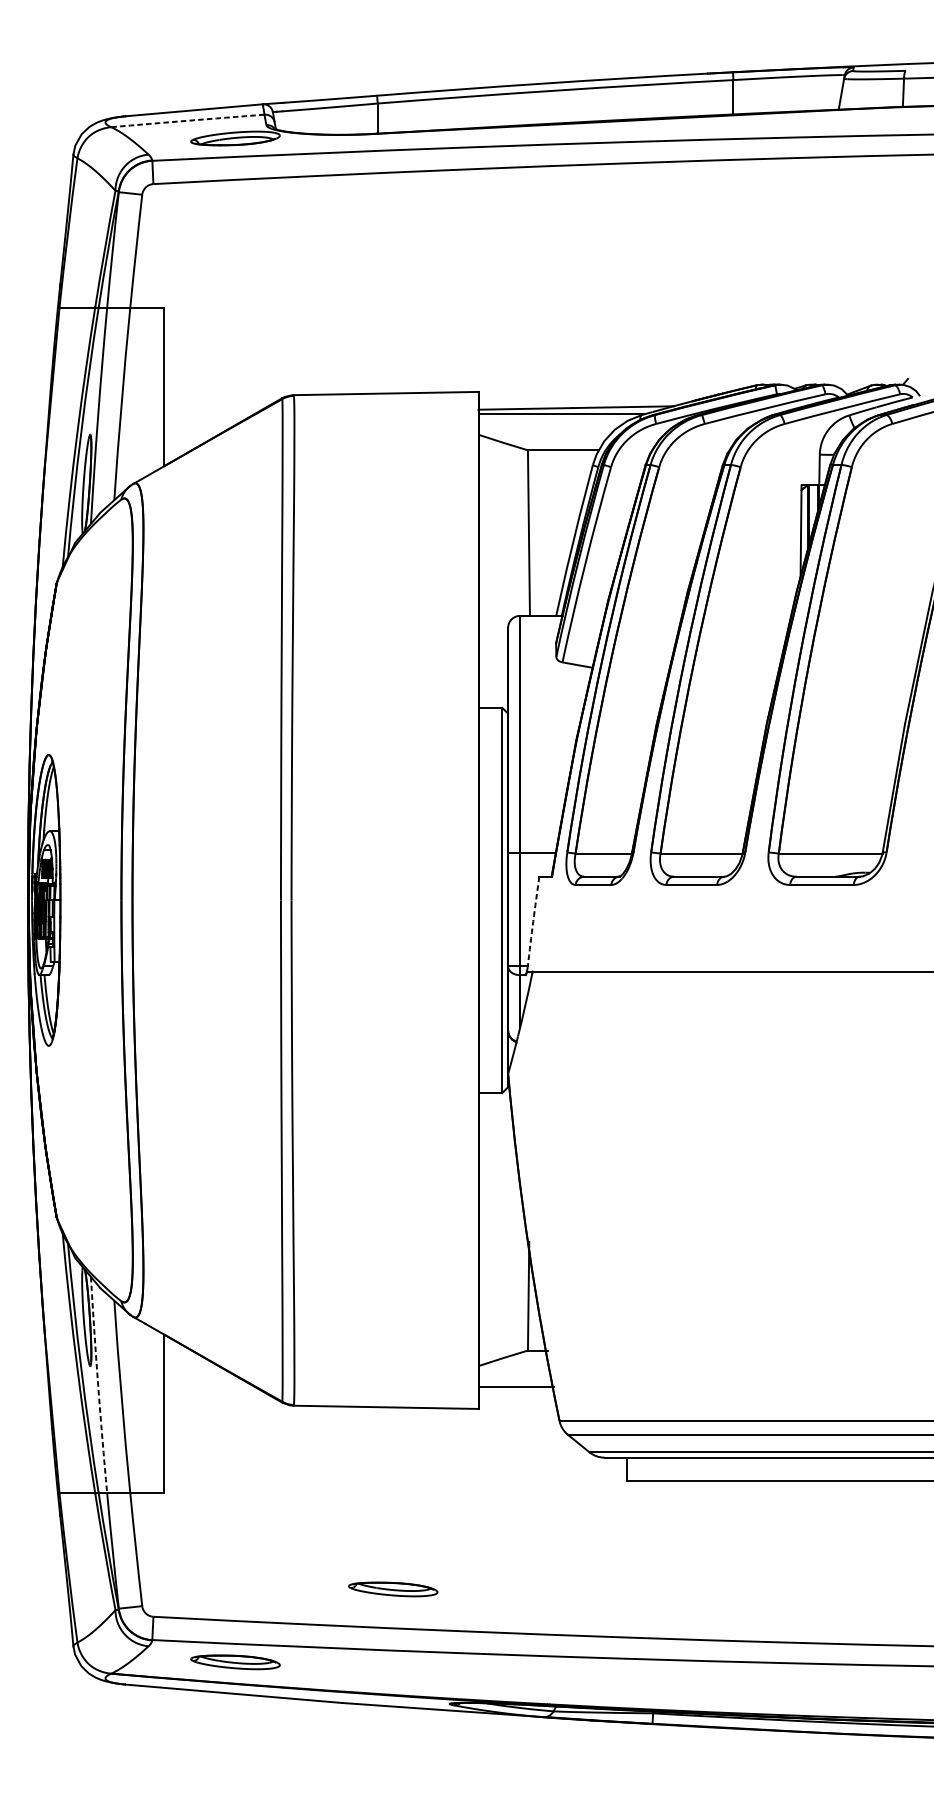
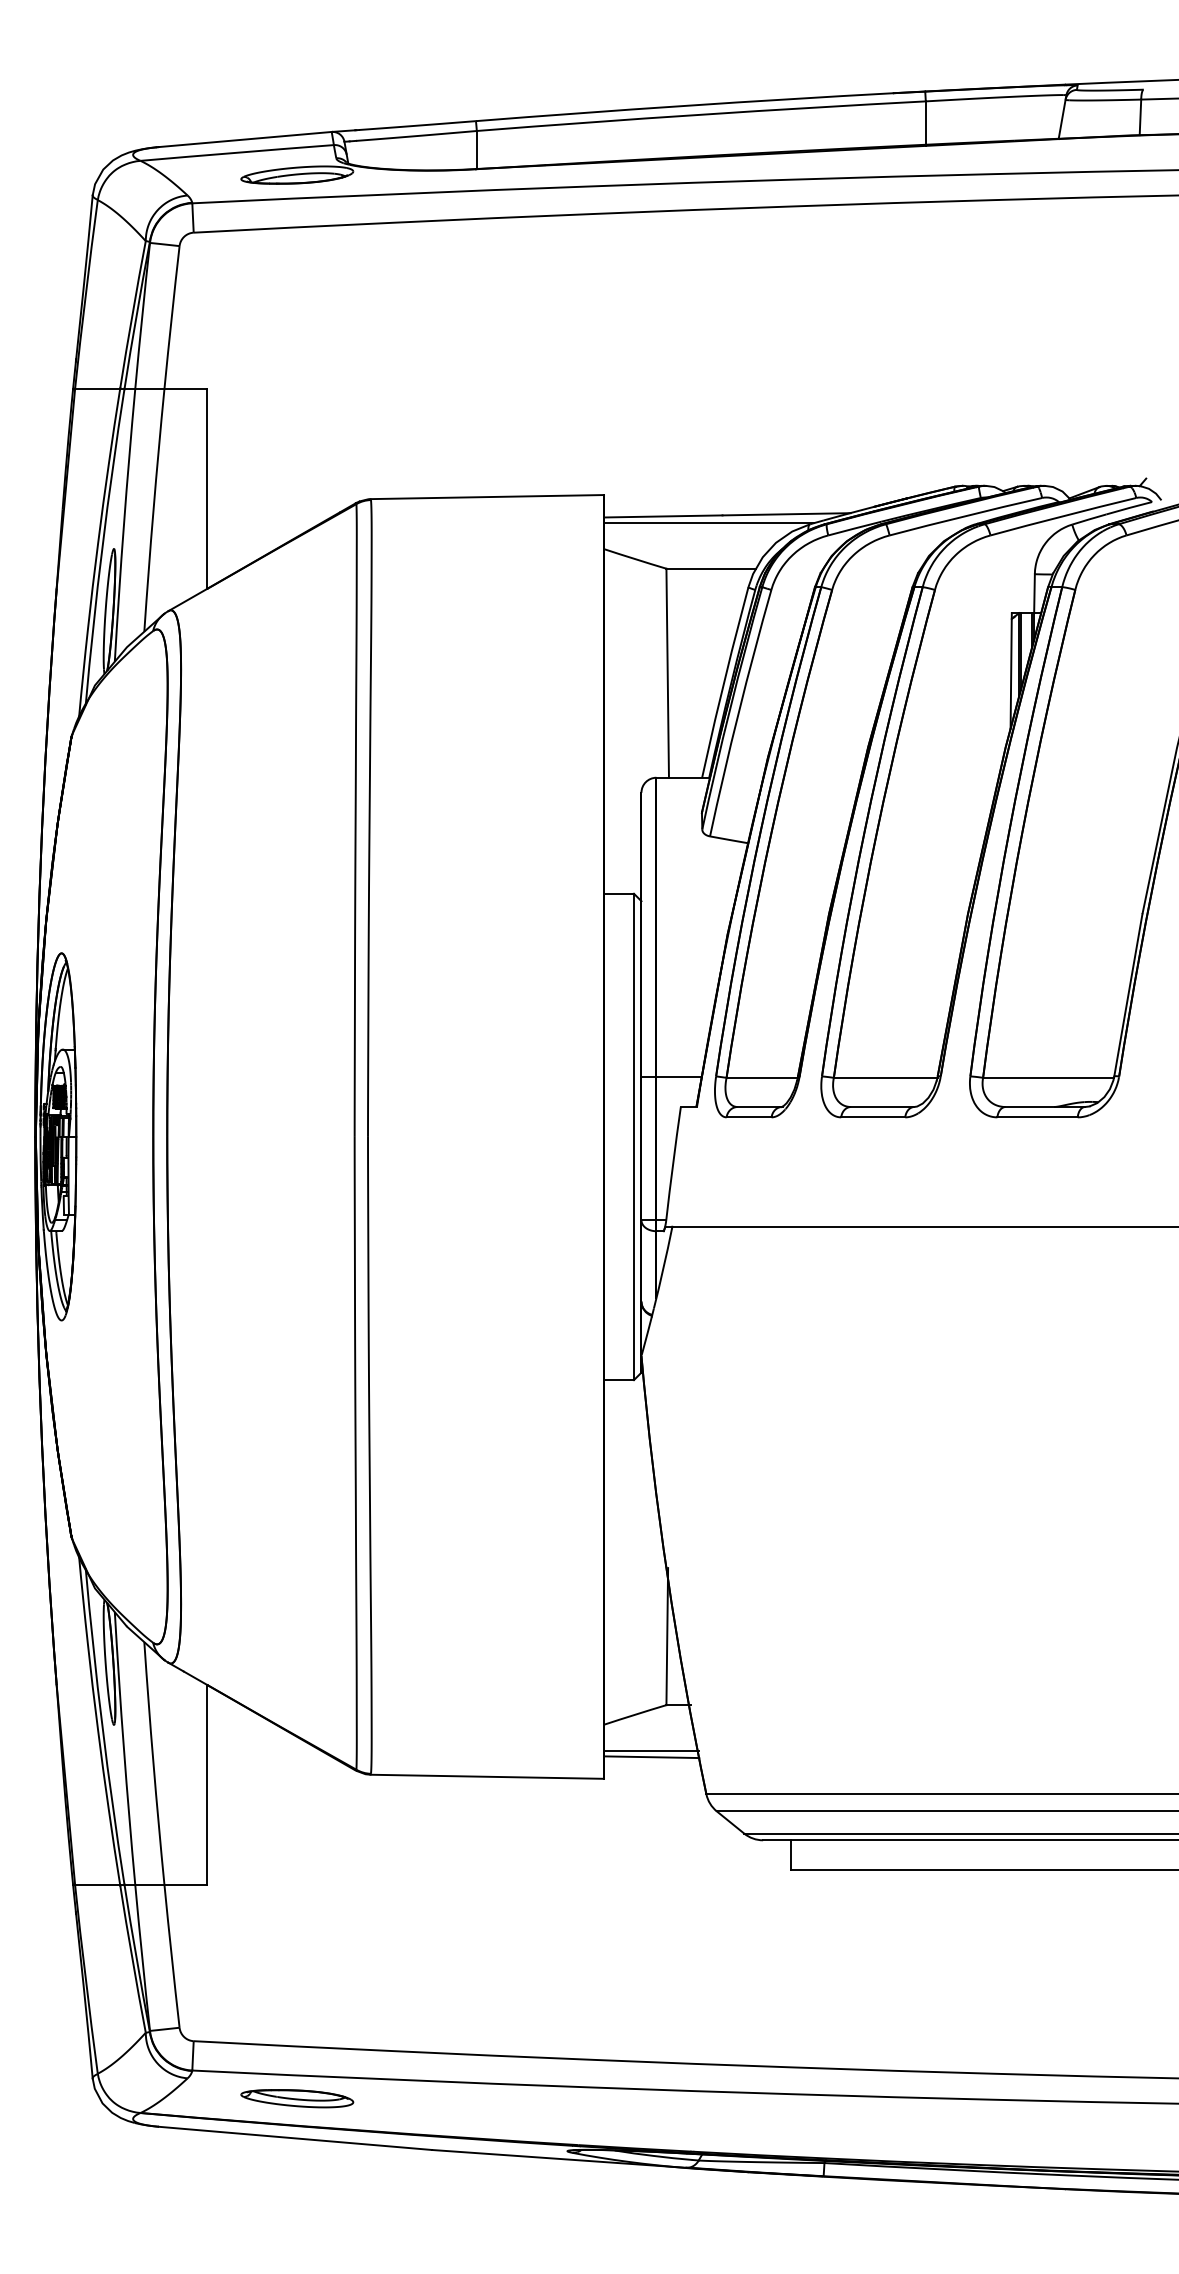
arc: (188, 120) -> (237, 152), dashed -> solid
arc: (533, 921) -> (673, 1163), dashed -> solid
arc: (97, 1384) -> (123, 1748), dashed -> solid
line: (516, 1392) -> (651, 1757), added
part: (393, 1589) -> (496, 2006), removed

